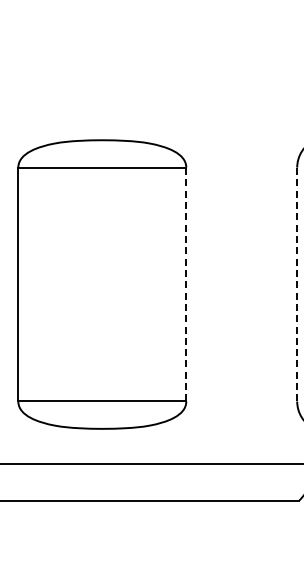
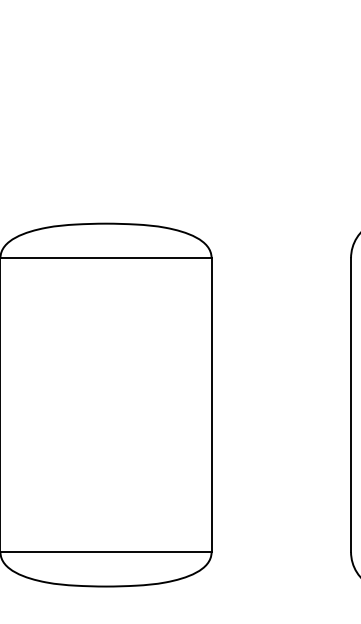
line: (186, 284) -> (211, 405), dashed -> solid
line: (297, 284) -> (351, 405), dashed -> solid

